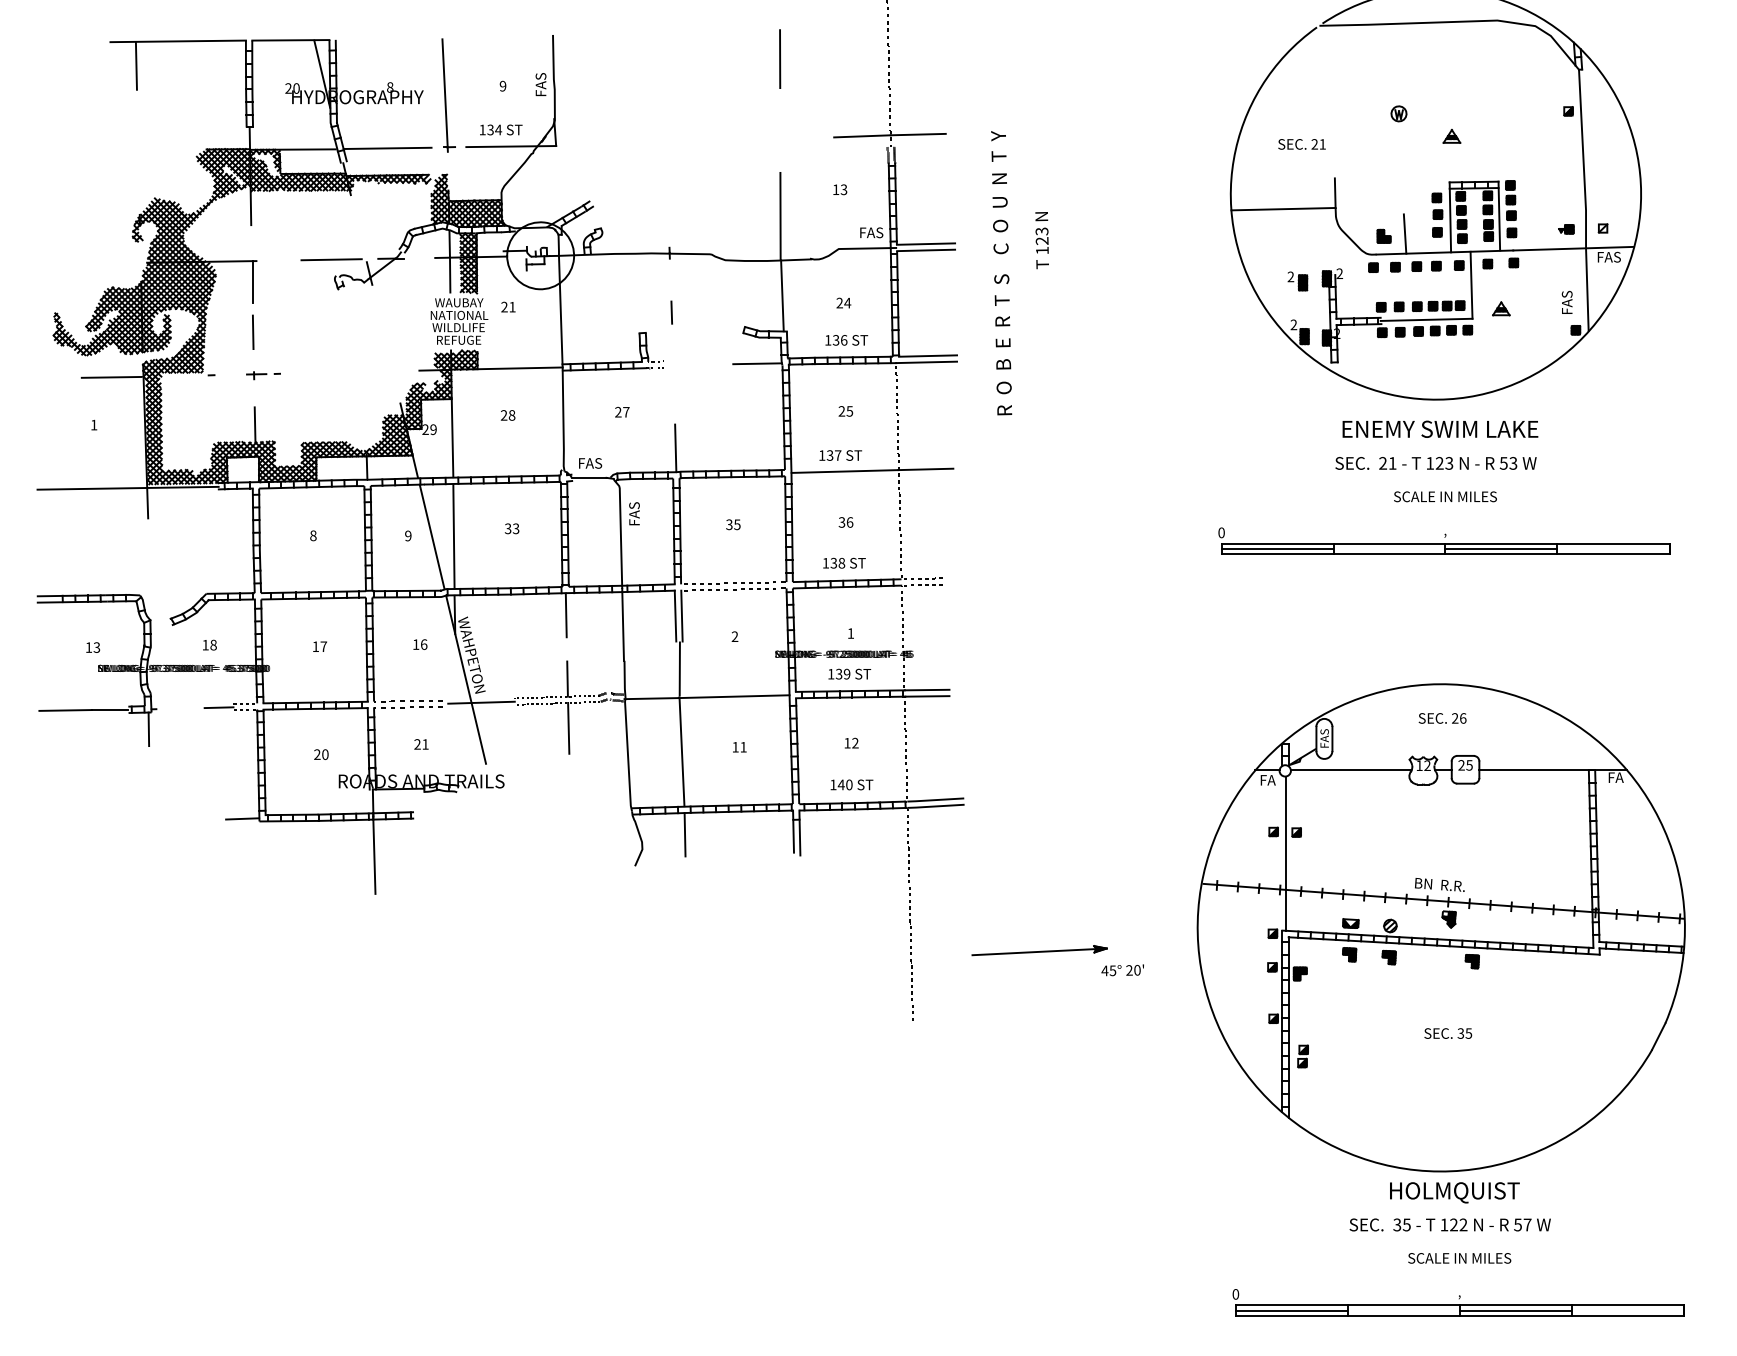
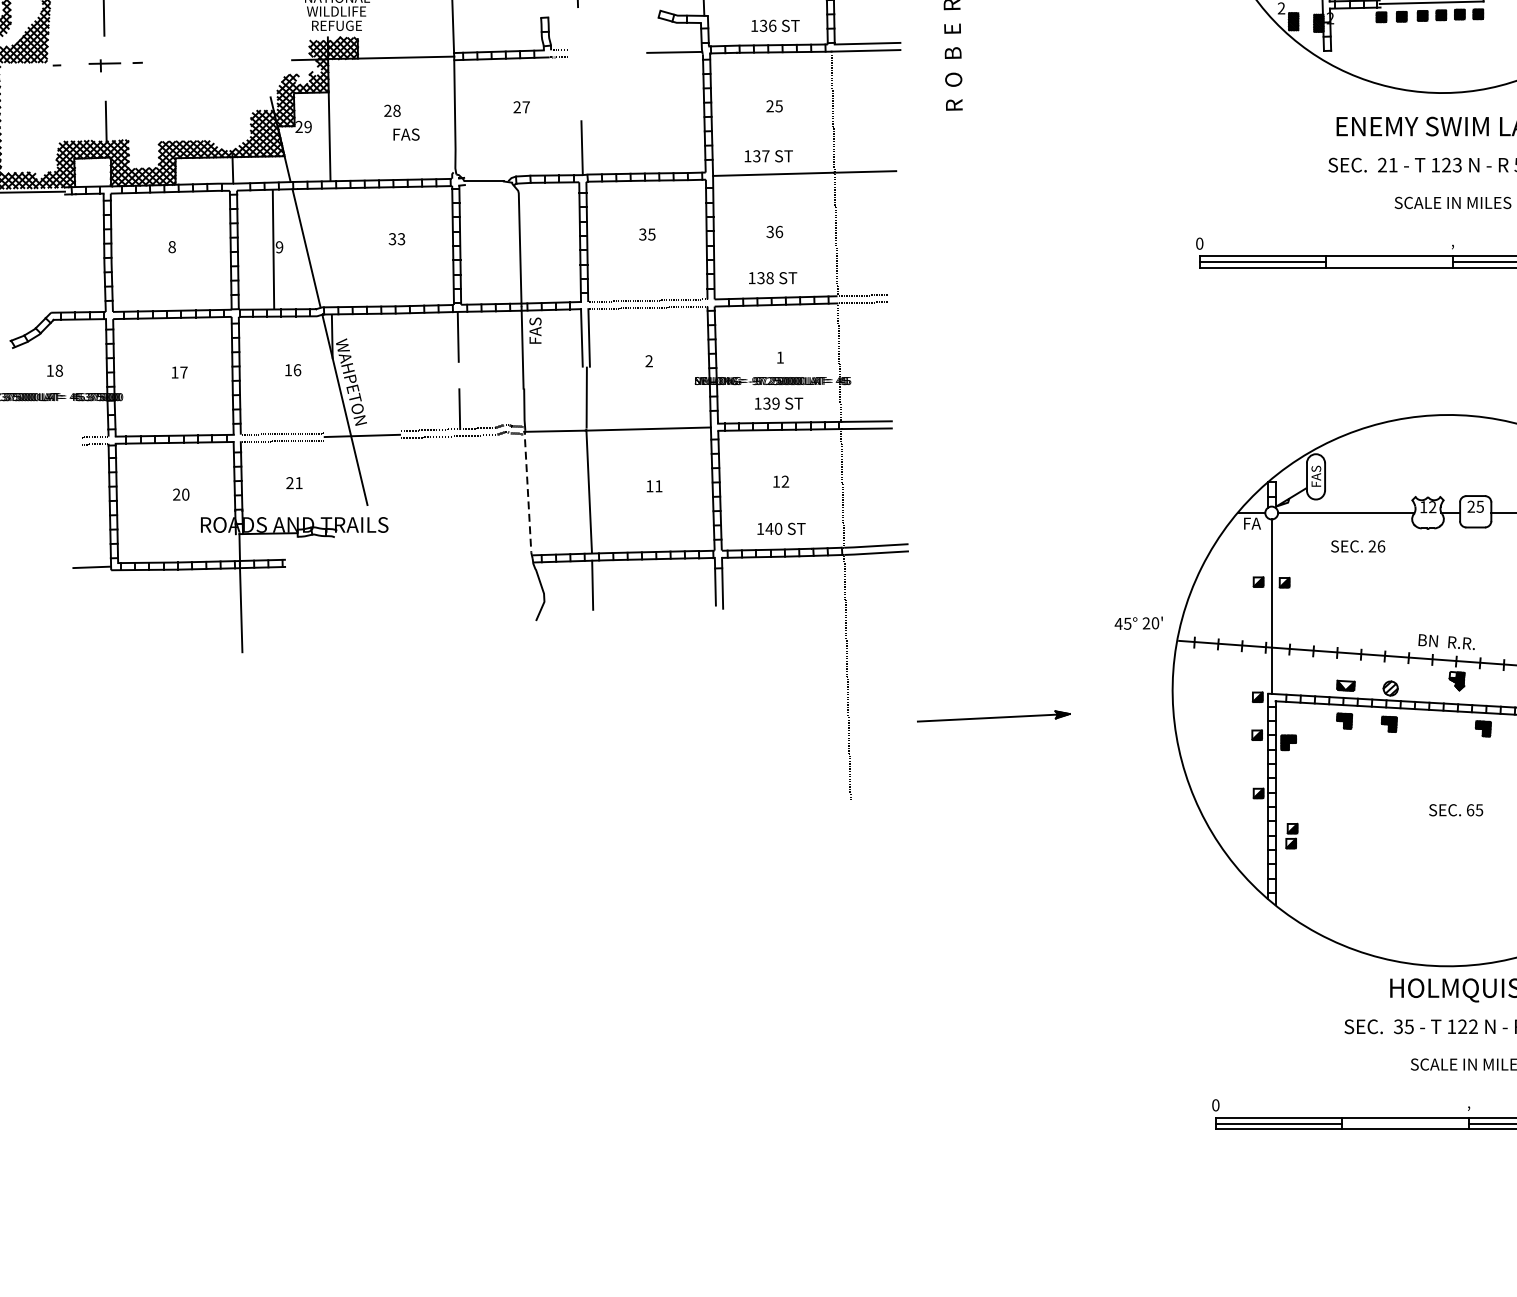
part: (263, 375) -> (115, 65), size x1.4
text: (590, 463) -> (406, 134), moved
text: (634, 513) -> (535, 330), moved
line: (453, 536) -> (272, 248), moved
line: (218, 707) -> (64, 441), removed
text: (1442, 718) -> (1357, 546), moved
line: (568, 727) -> (460, 463), removed
line: (627, 754) -> (527, 494), solid -> dashed
text: (1122, 970) -> (1138, 623), moved
text: (1460, 1033) -> (1470, 810), 35 -> 65

